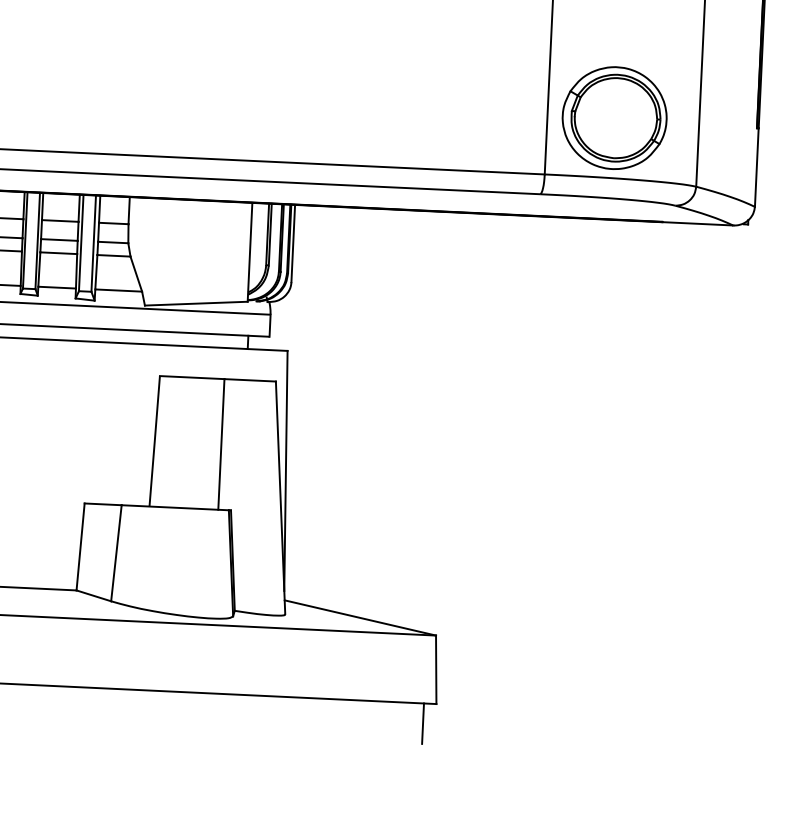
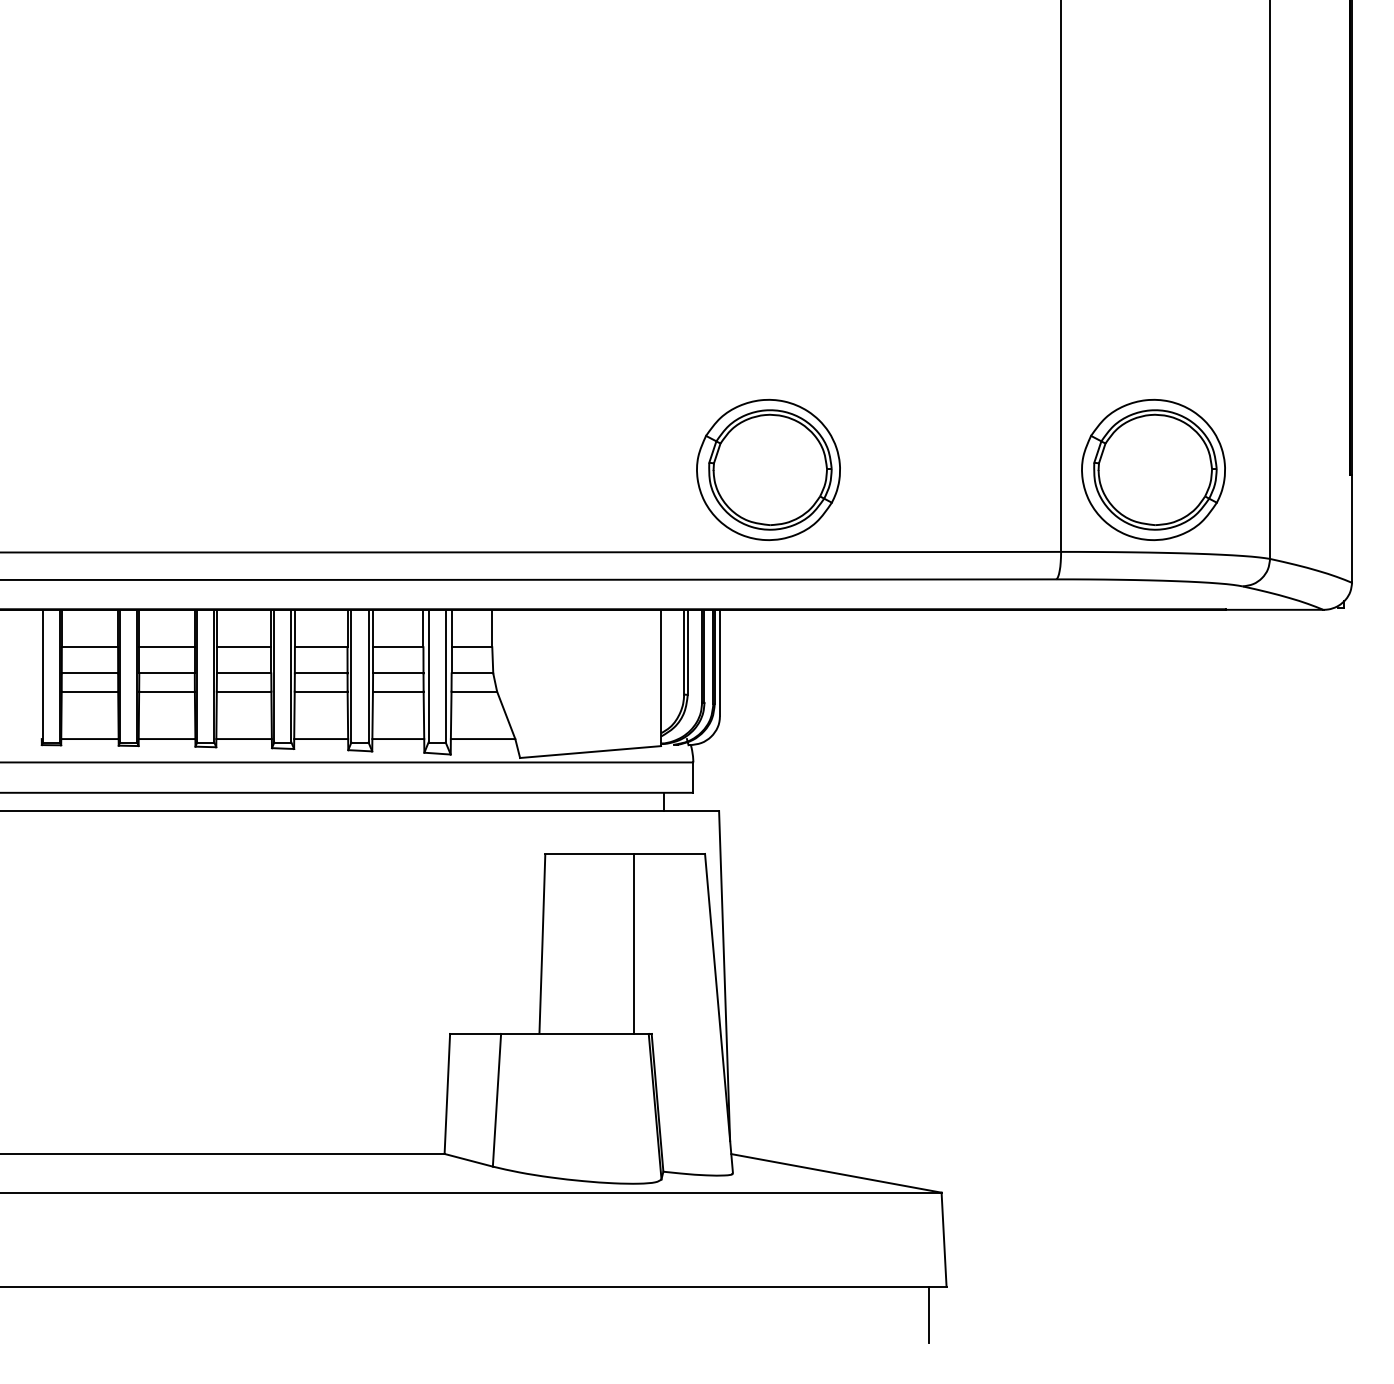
part: (335, 104) -> (768, 469), added

